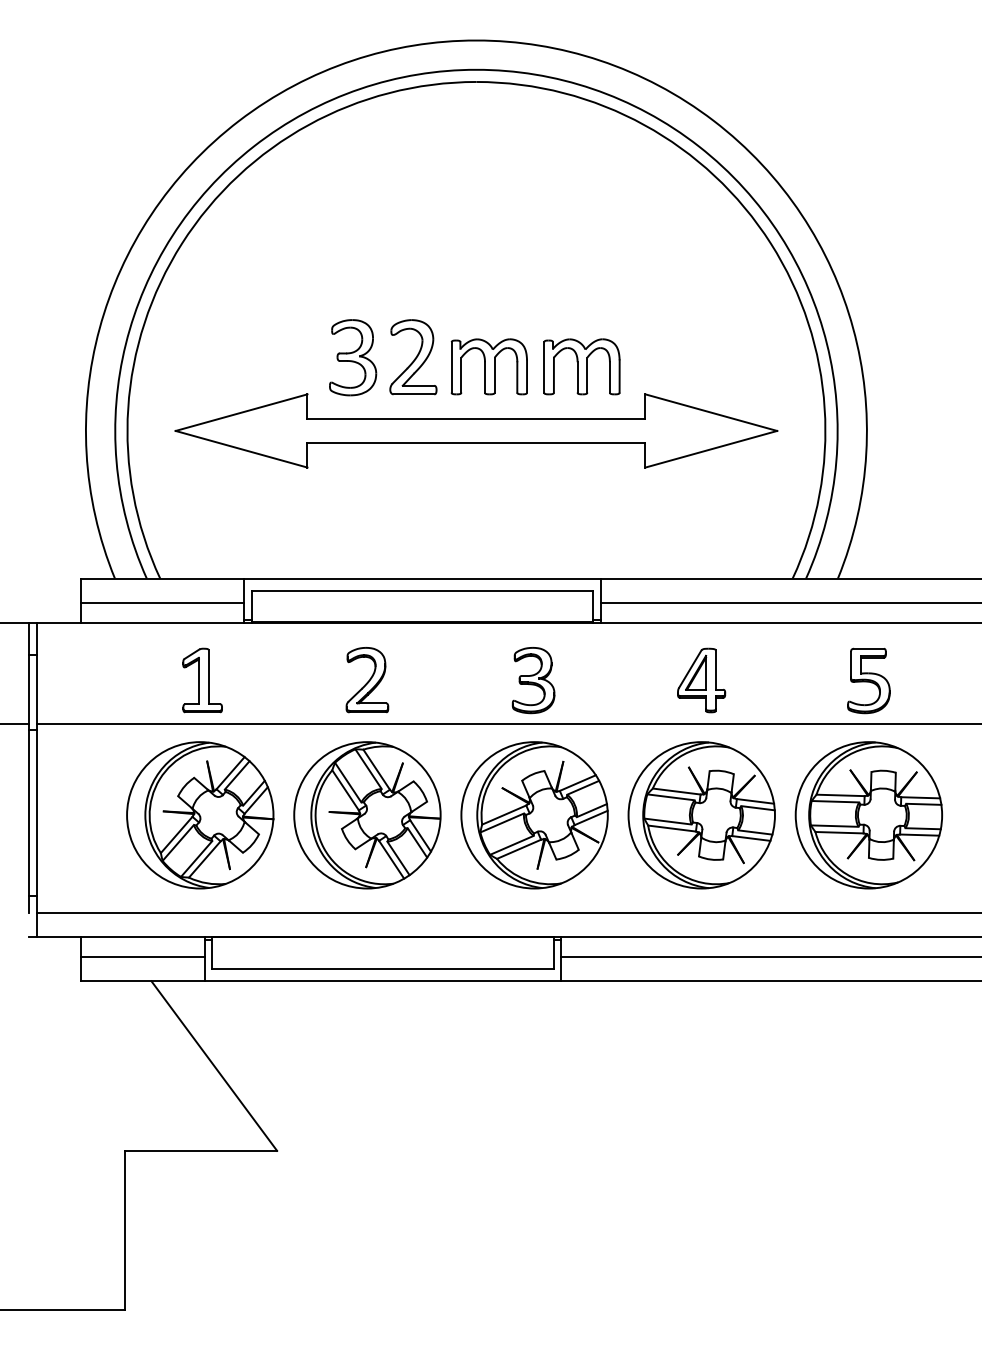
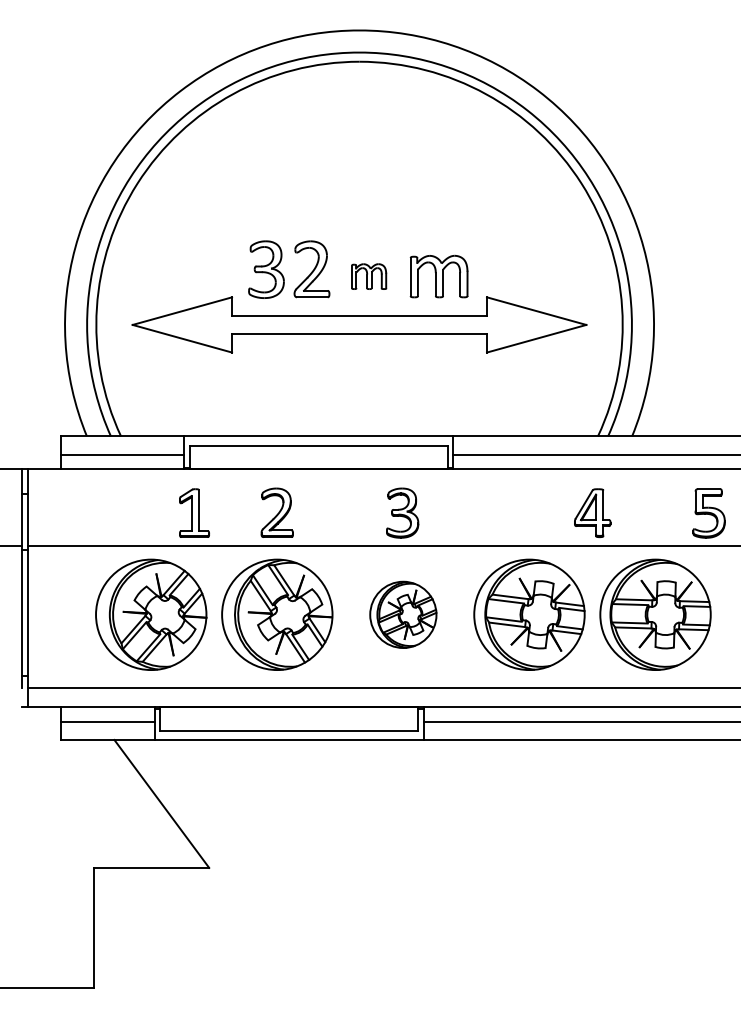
part: (488, 366) -> (368, 276), size x0.6
part: (202, 680) -> (194, 513), moved
part: (701, 680) -> (592, 513), moved
part: (868, 680) -> (708, 513), moved
part: (534, 815) -> (403, 614), size x0.6

